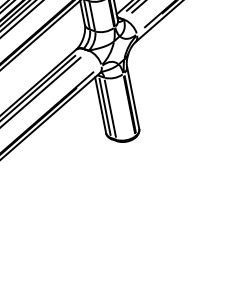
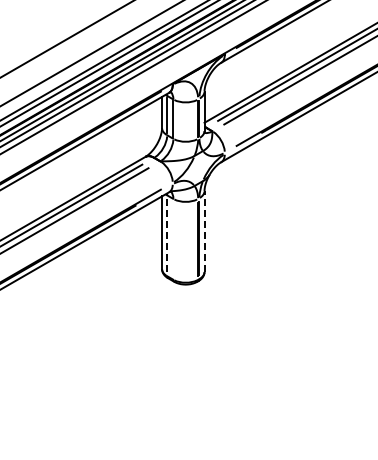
line: (133, 97) -> (204, 231), solid -> dashed
line: (105, 107) -> (167, 236), solid -> dashed
line: (110, 108) -> (173, 238), removed

